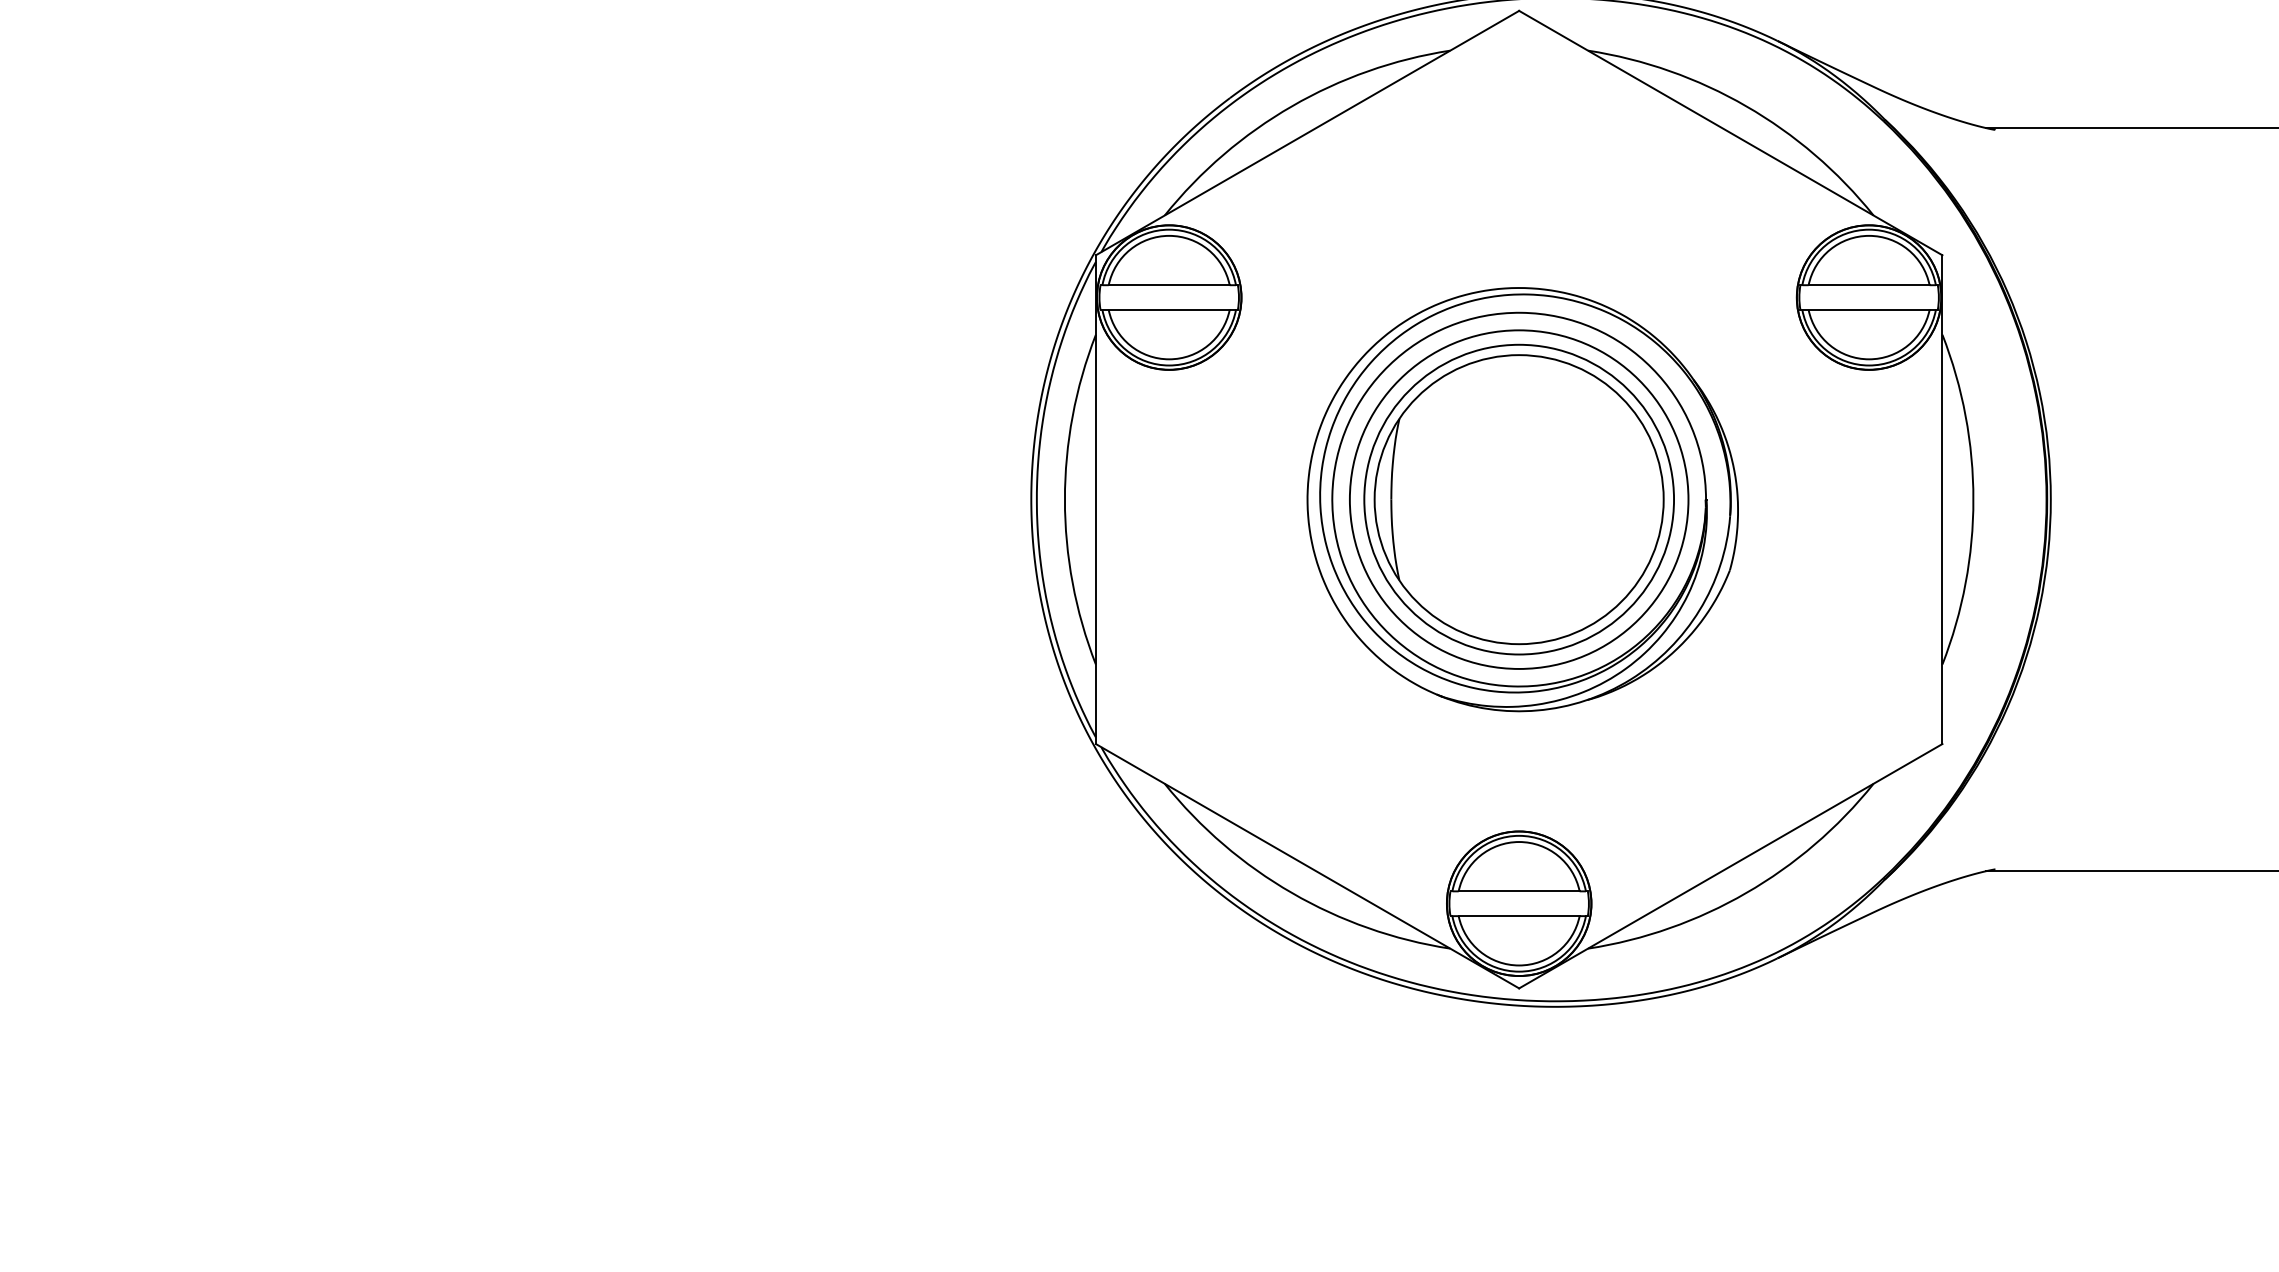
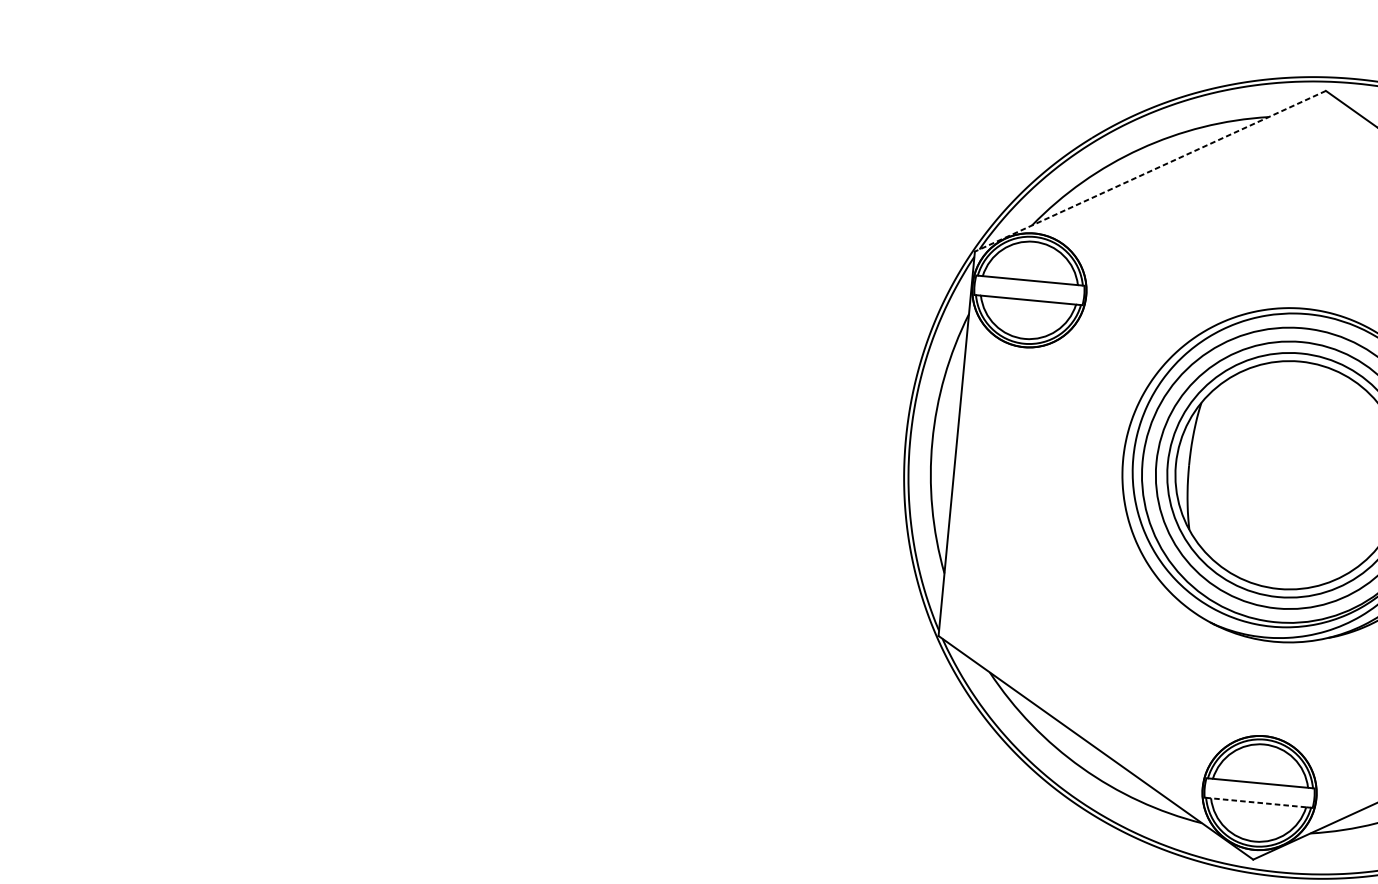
line: (1307, 133) -> (1150, 171), solid -> dashed
line: (1518, 916) -> (1258, 803), solid -> dashed

